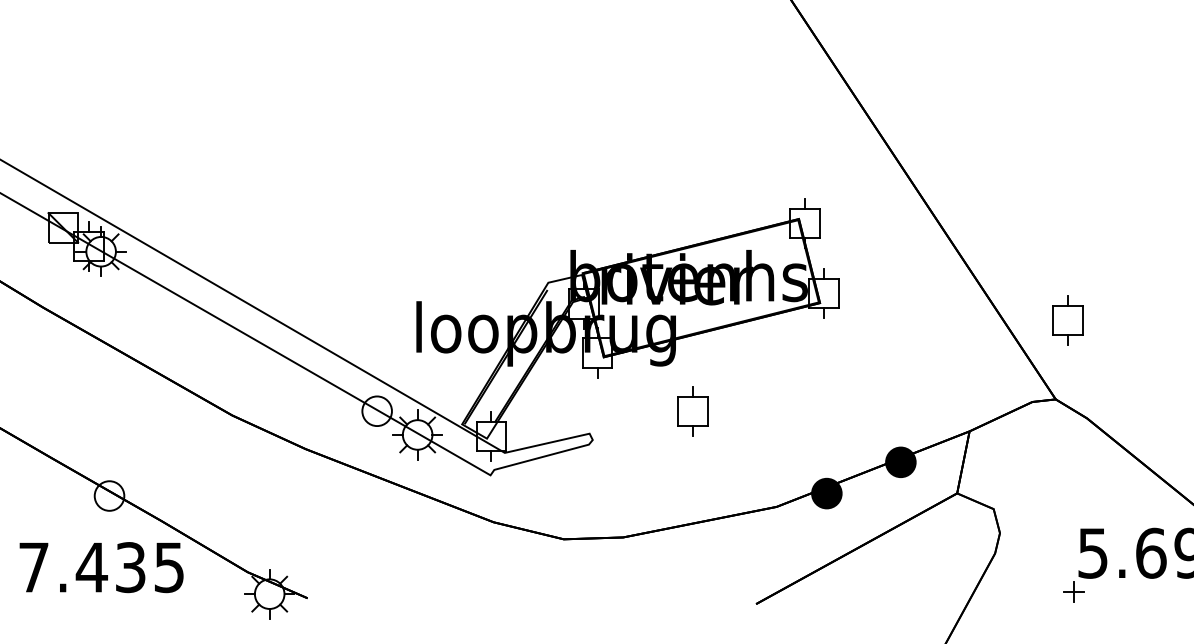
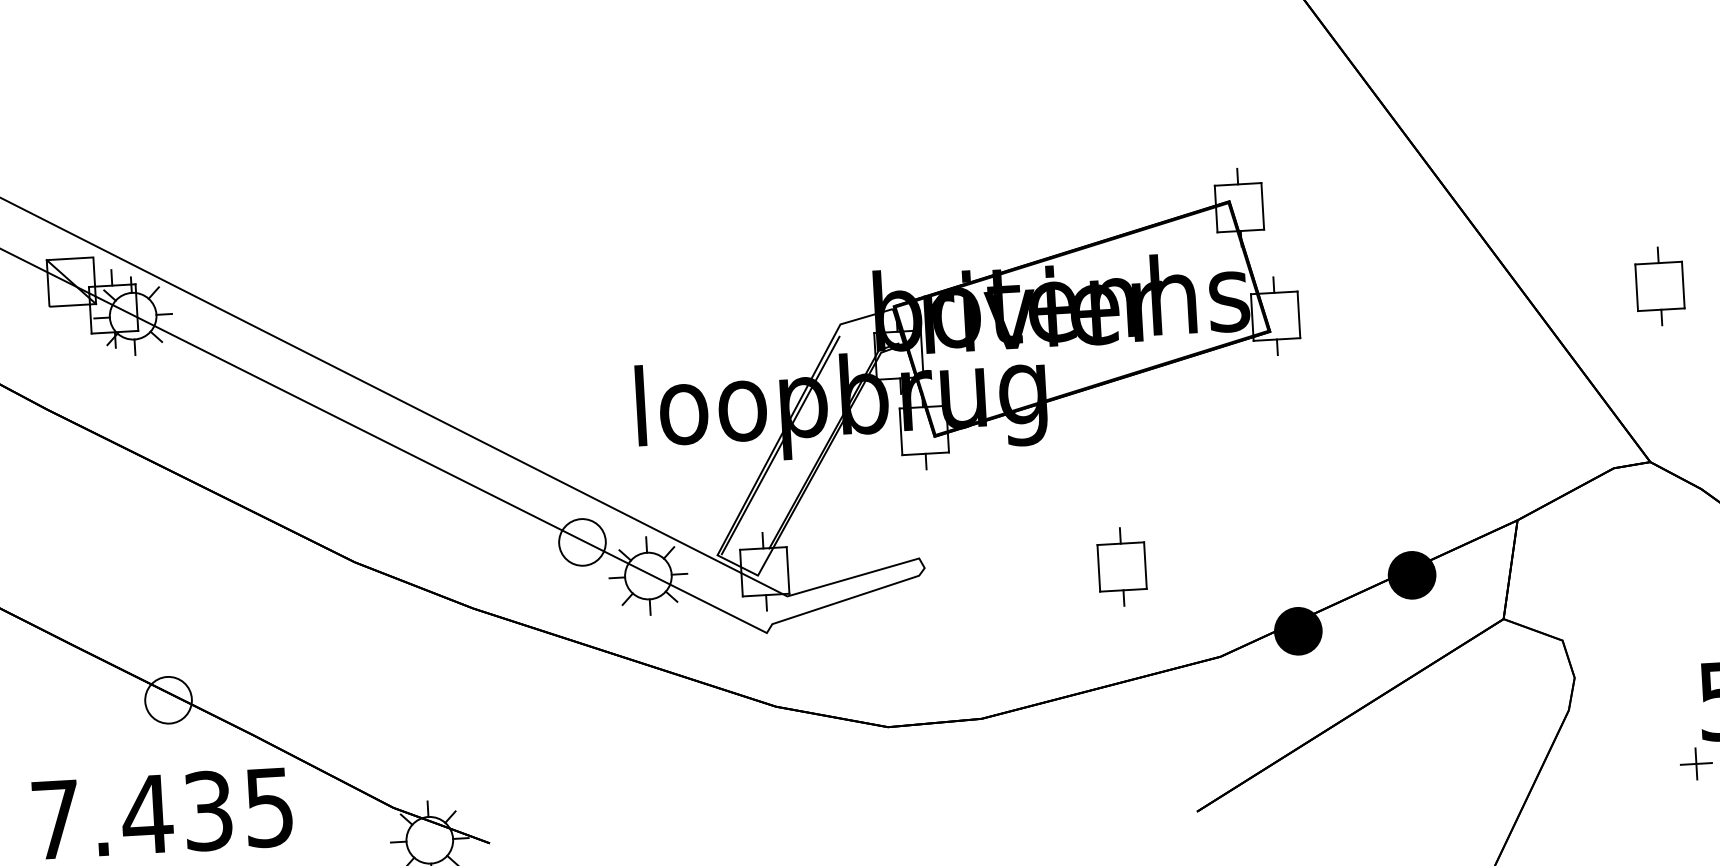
part: (1067, 320) -> (1658, 286), moved
part: (692, 411) -> (1121, 567), moved

